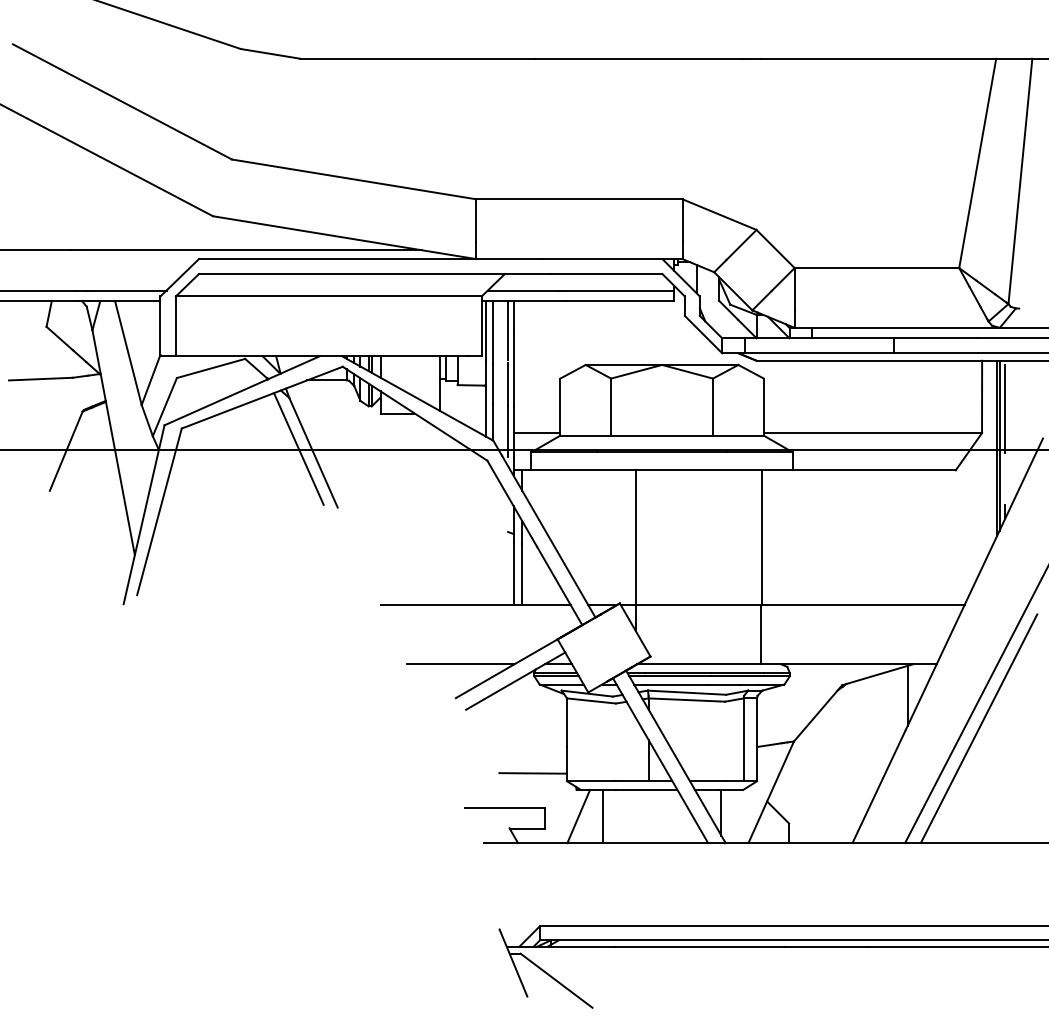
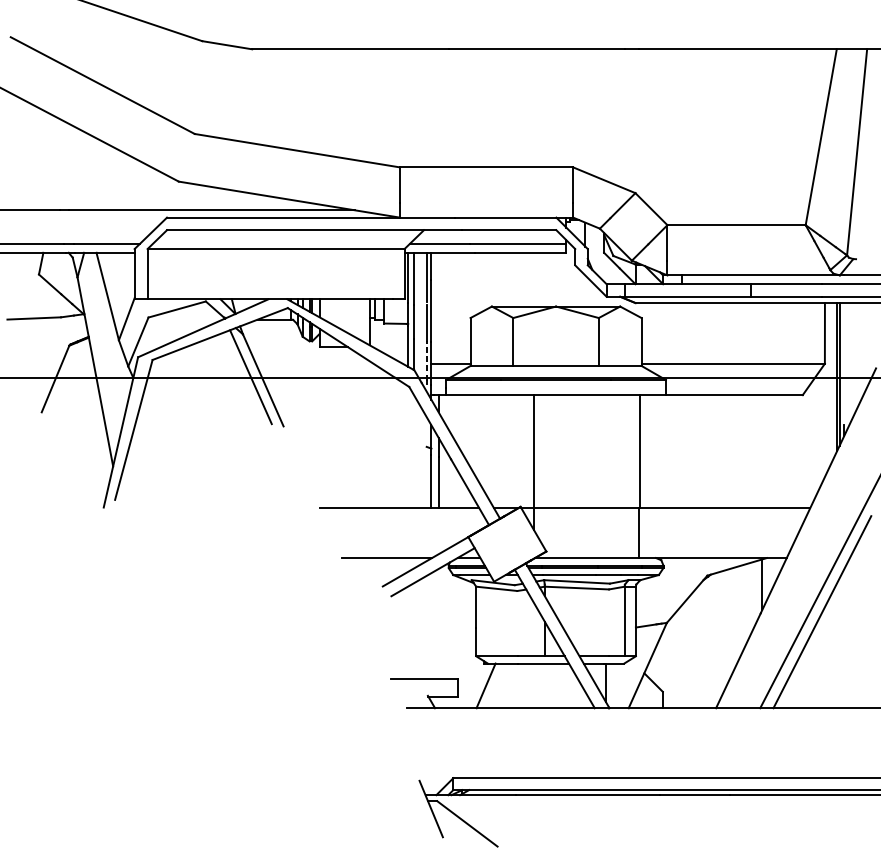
line: (1005, 409) -> (844, 343), removed
line: (508, 429) -> (427, 360), solid -> dashed
line: (533, 773) -> (448, 649), removed
line: (602, 816) -> (506, 685), removed

